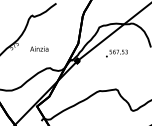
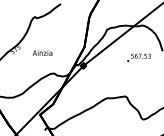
text: (116, 53) -> (138, 57), moved

